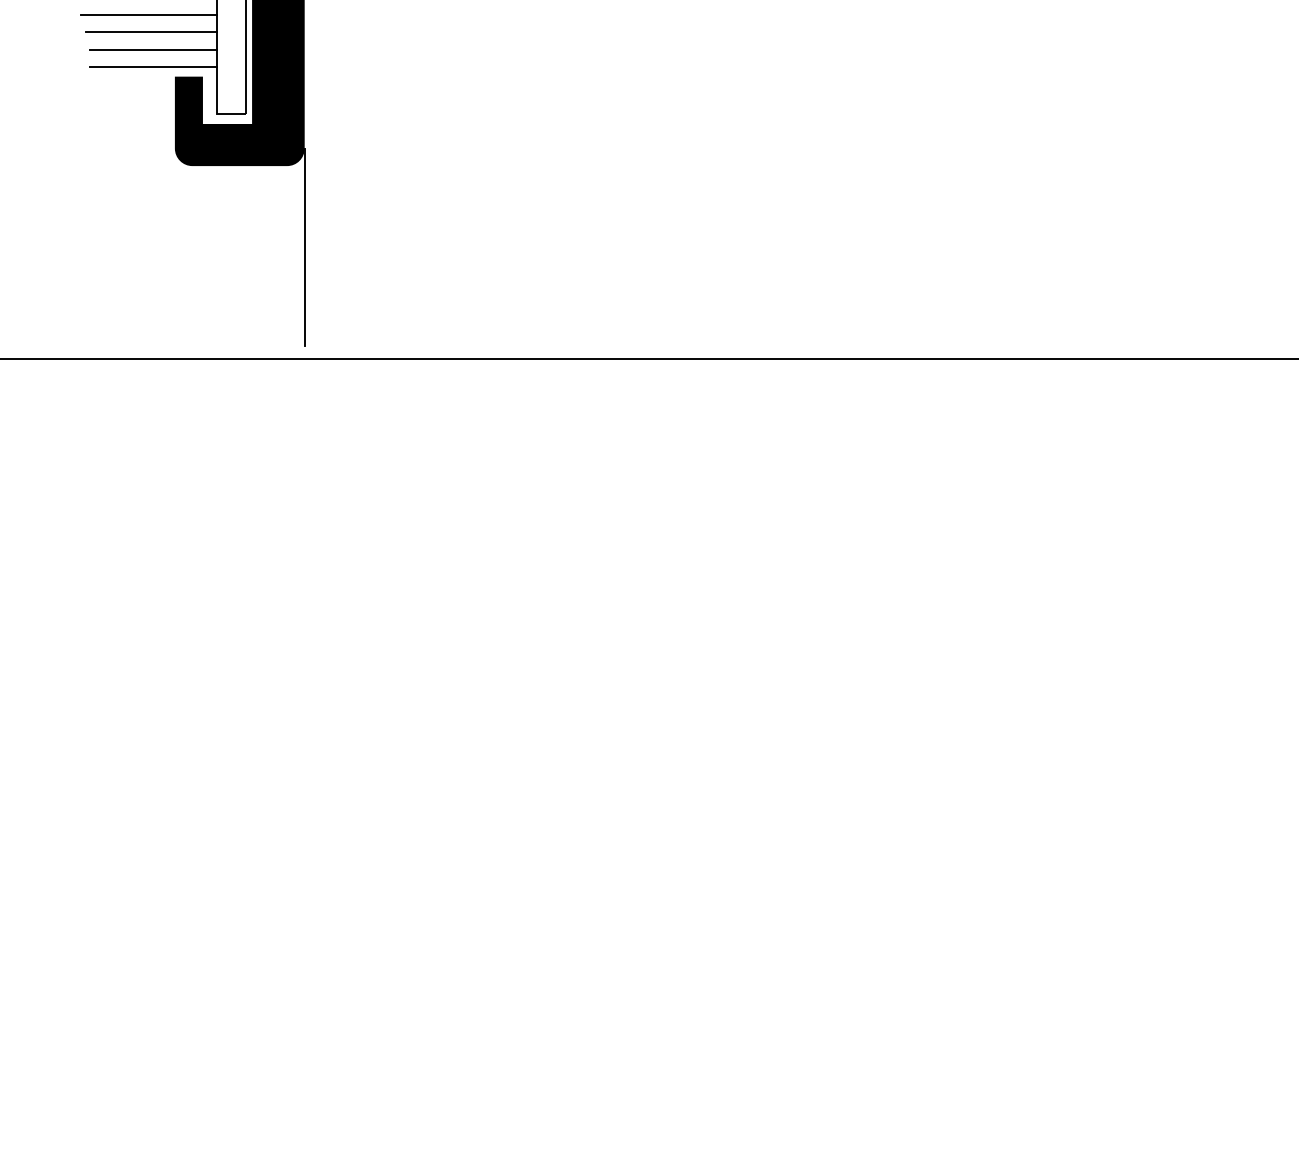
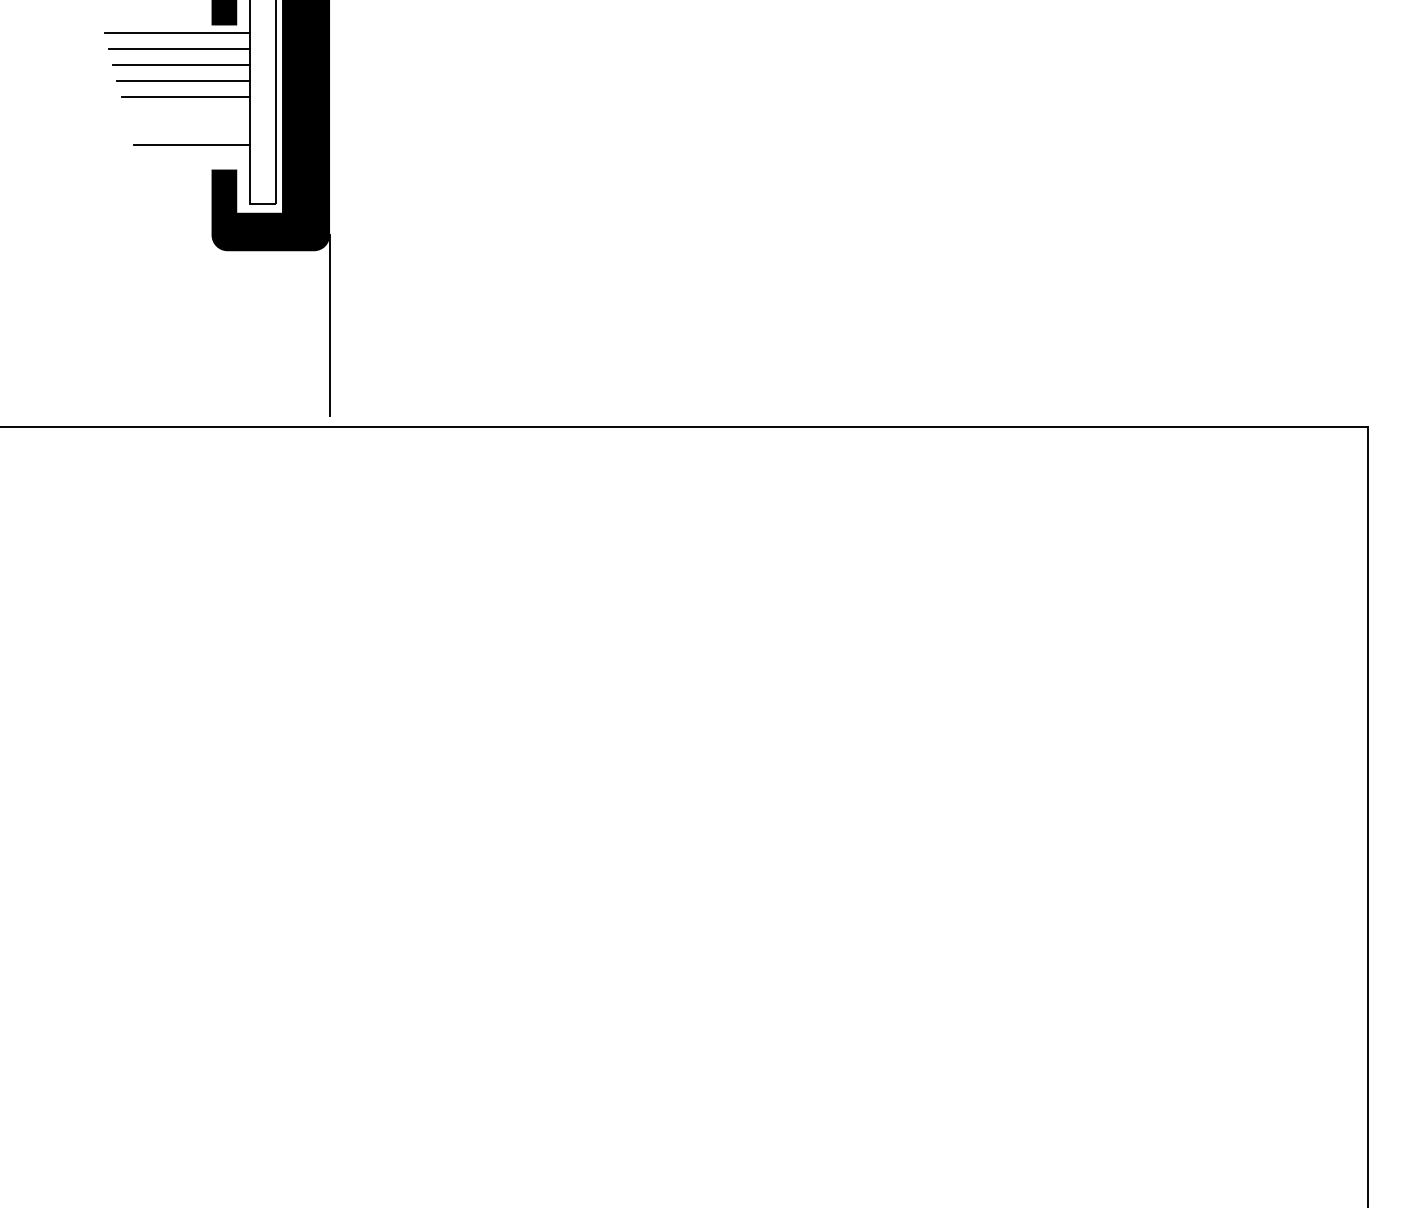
line: (148, 15) -> (187, 113), removed
line: (150, 32) -> (189, 129), removed
line: (152, 67) -> (191, 161), removed

